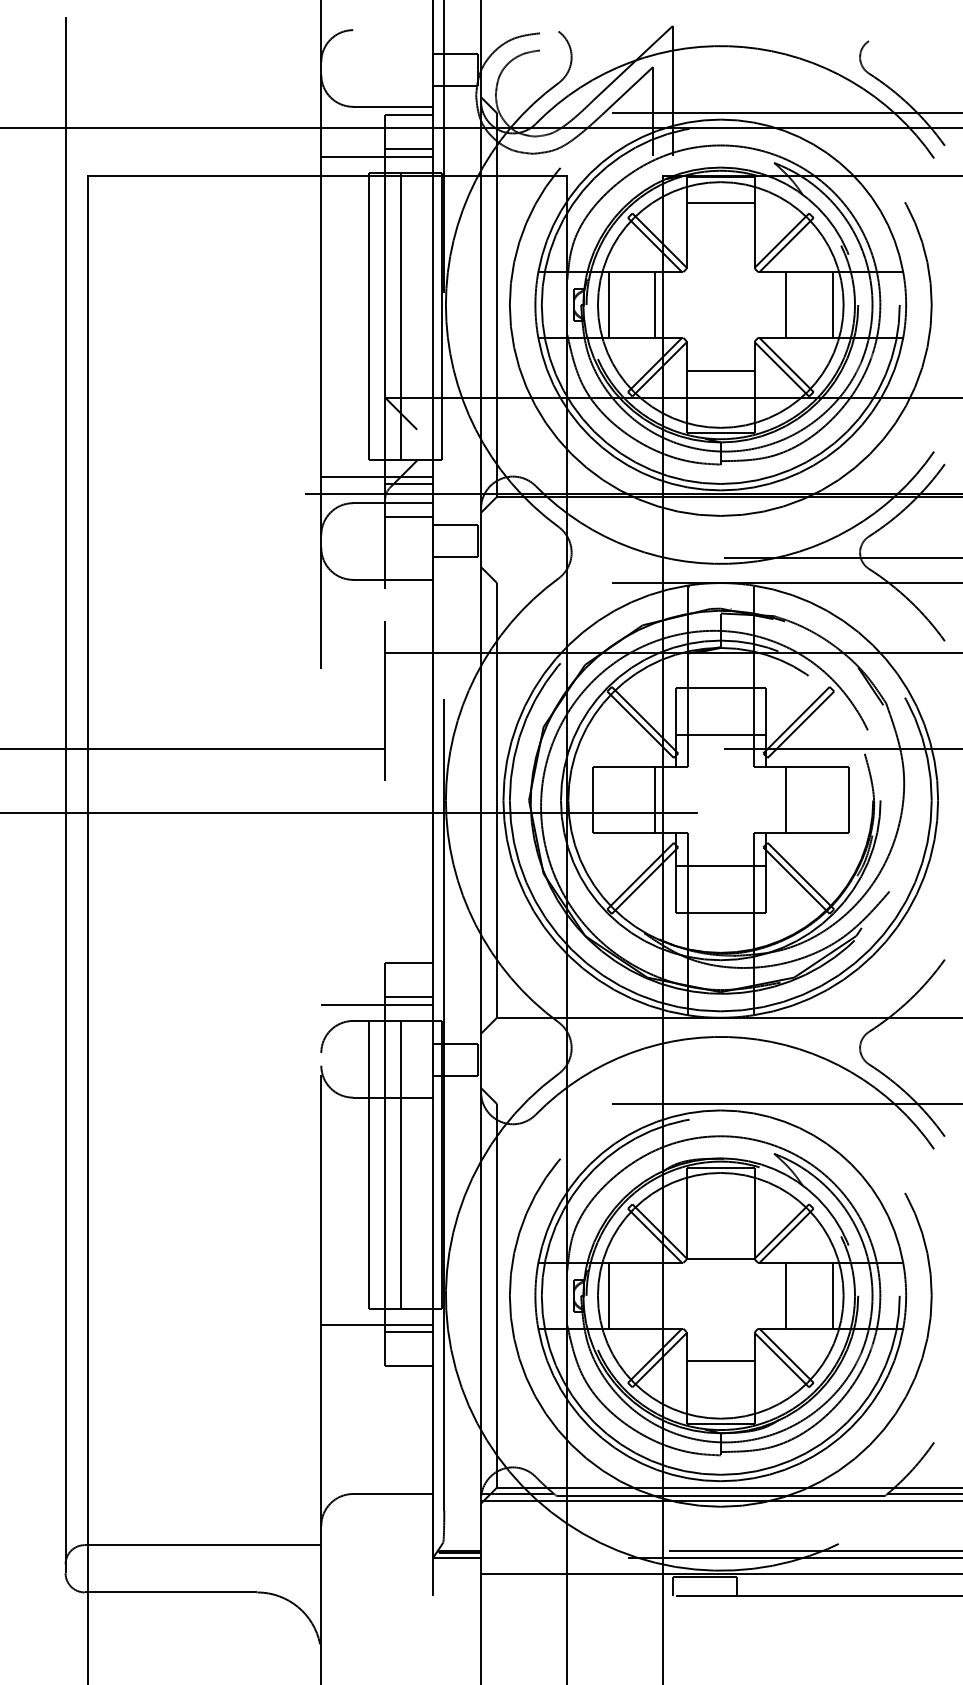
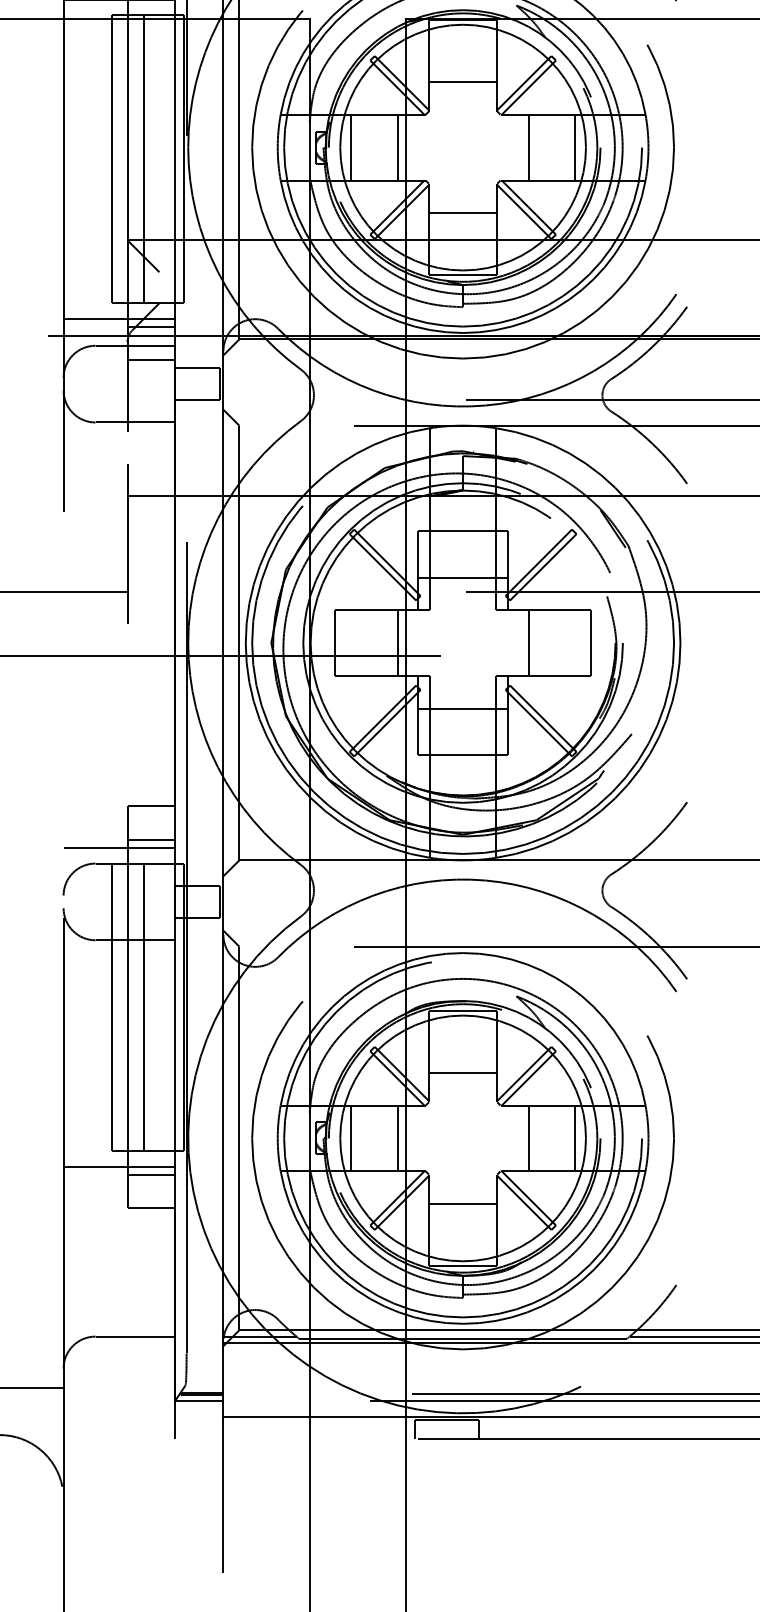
line: (720, 203) -> (462, 82), moved
line: (720, 1259) -> (462, 1073), moved
line: (655, 1295) -> (397, 1138), added

